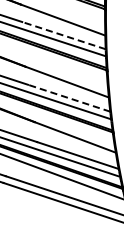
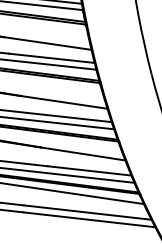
line: (63, 35) -> (51, 58), dashed -> solid
line: (69, 98) -> (69, 117), dashed -> solid

